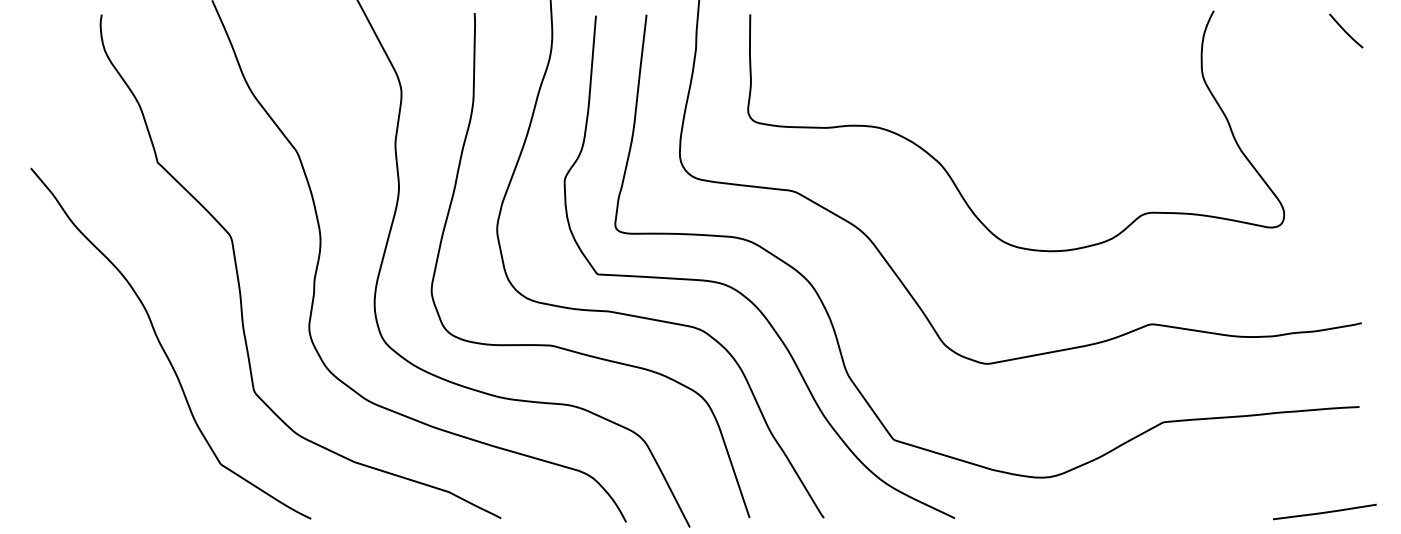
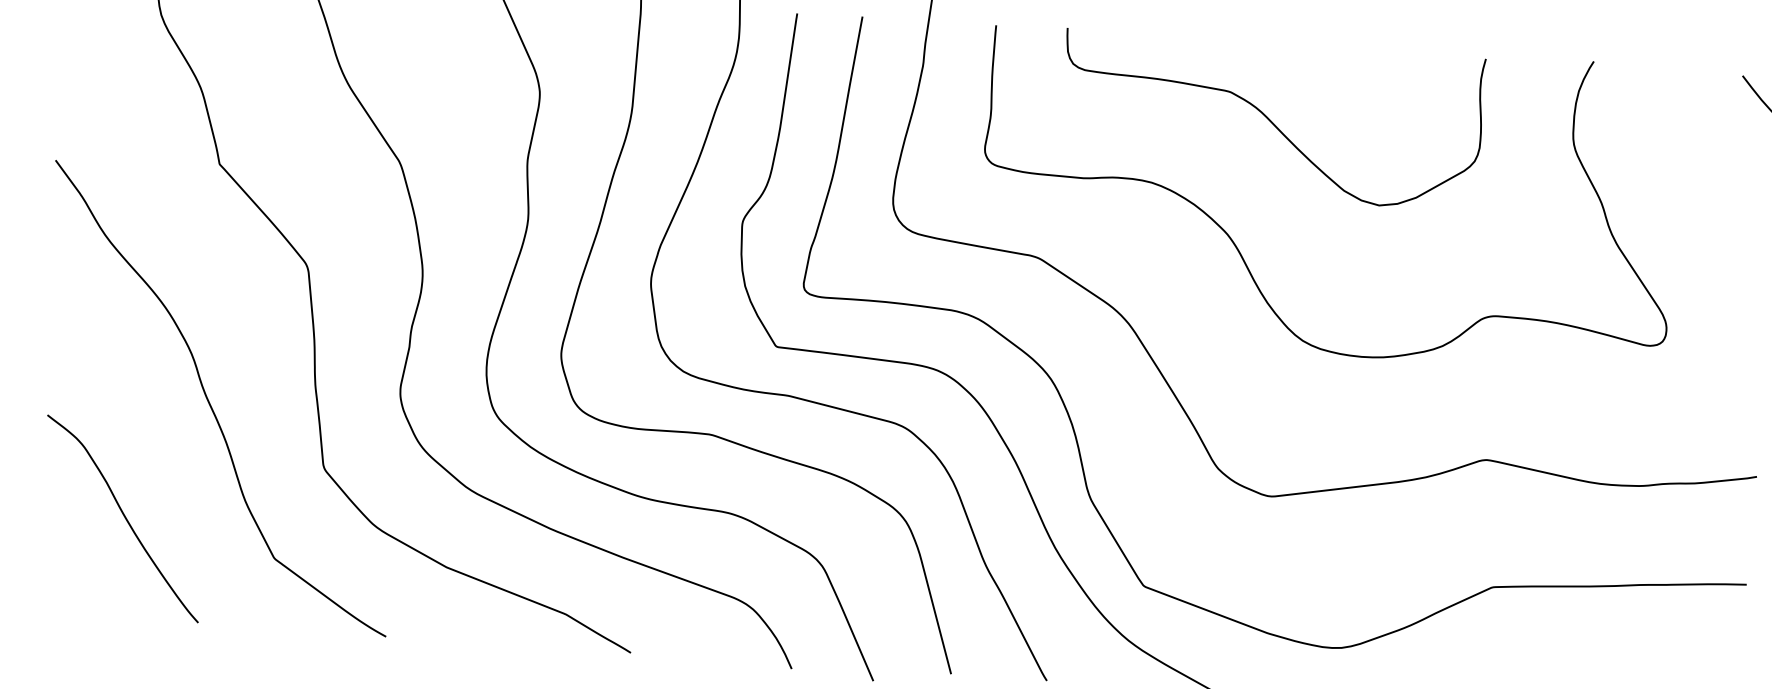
curve: (967, 73) -> (1270, 120), added
curve: (102, 440) -> (124, 517), added

